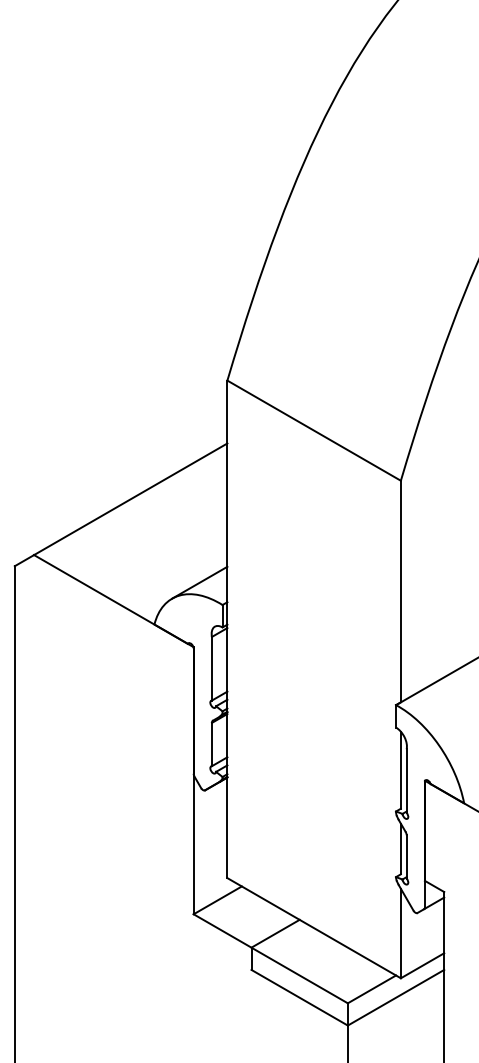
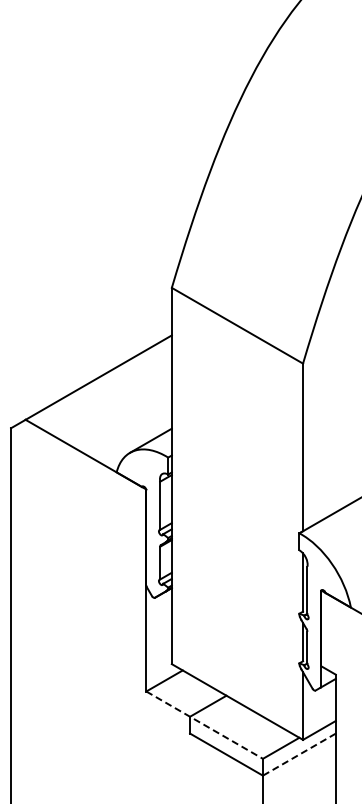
line: (271, 959) -> (205, 725), solid -> dashed
line: (394, 997) -> (298, 754), solid -> dashed

